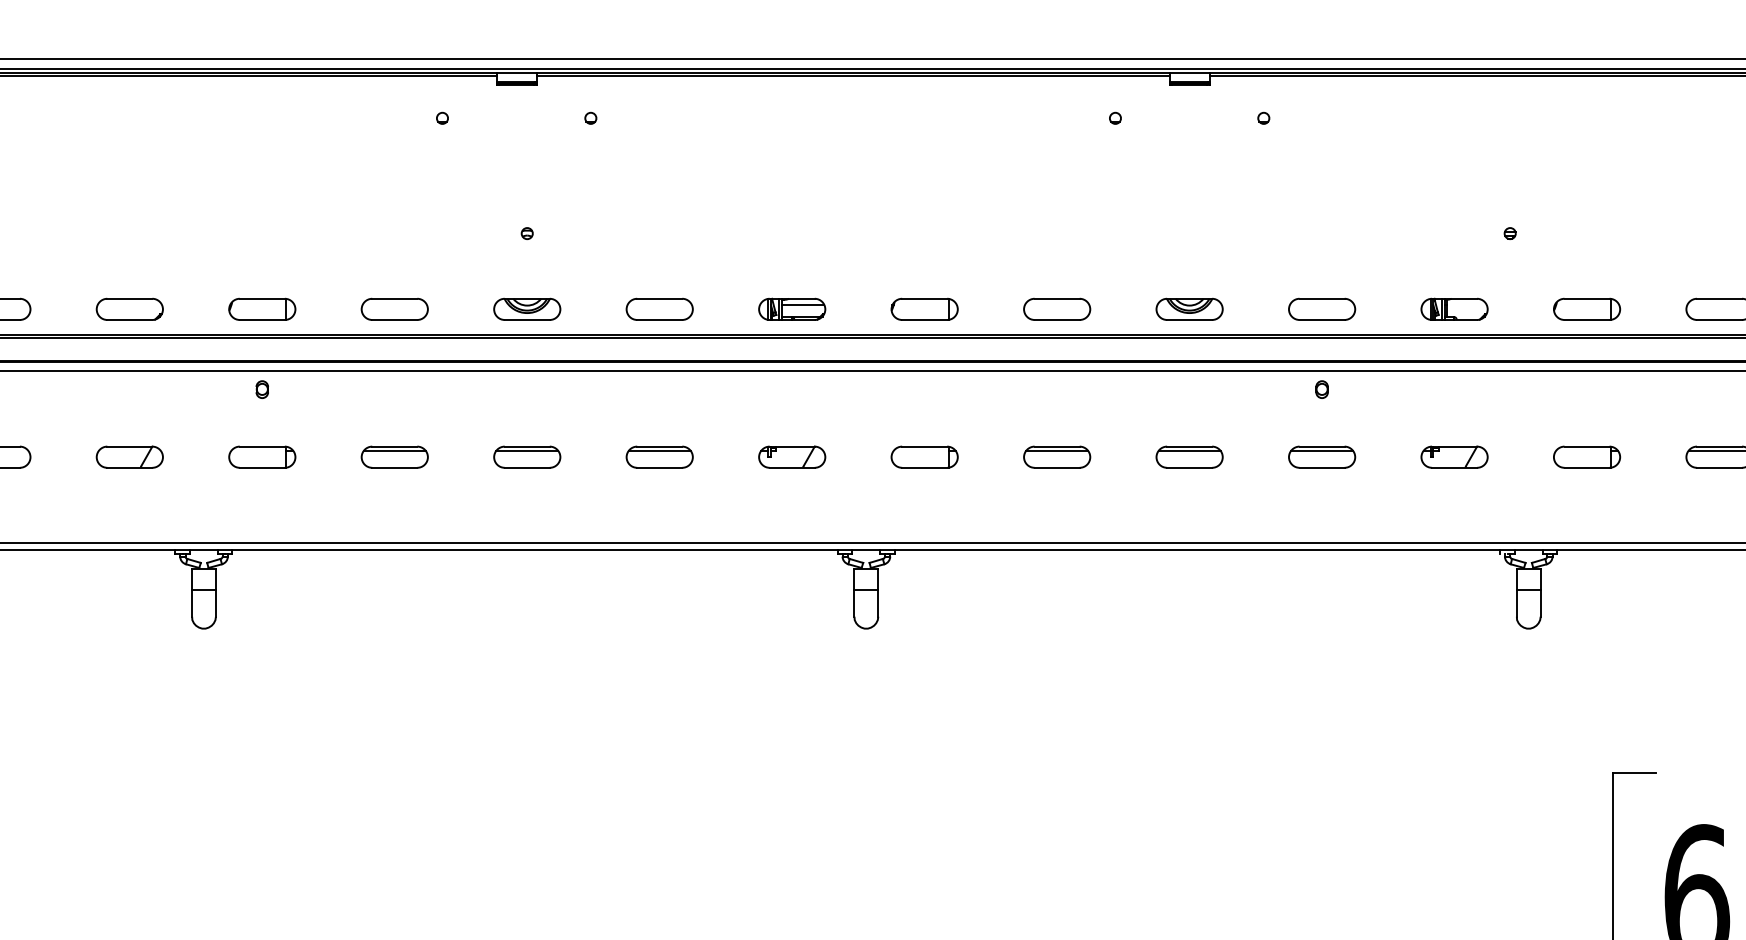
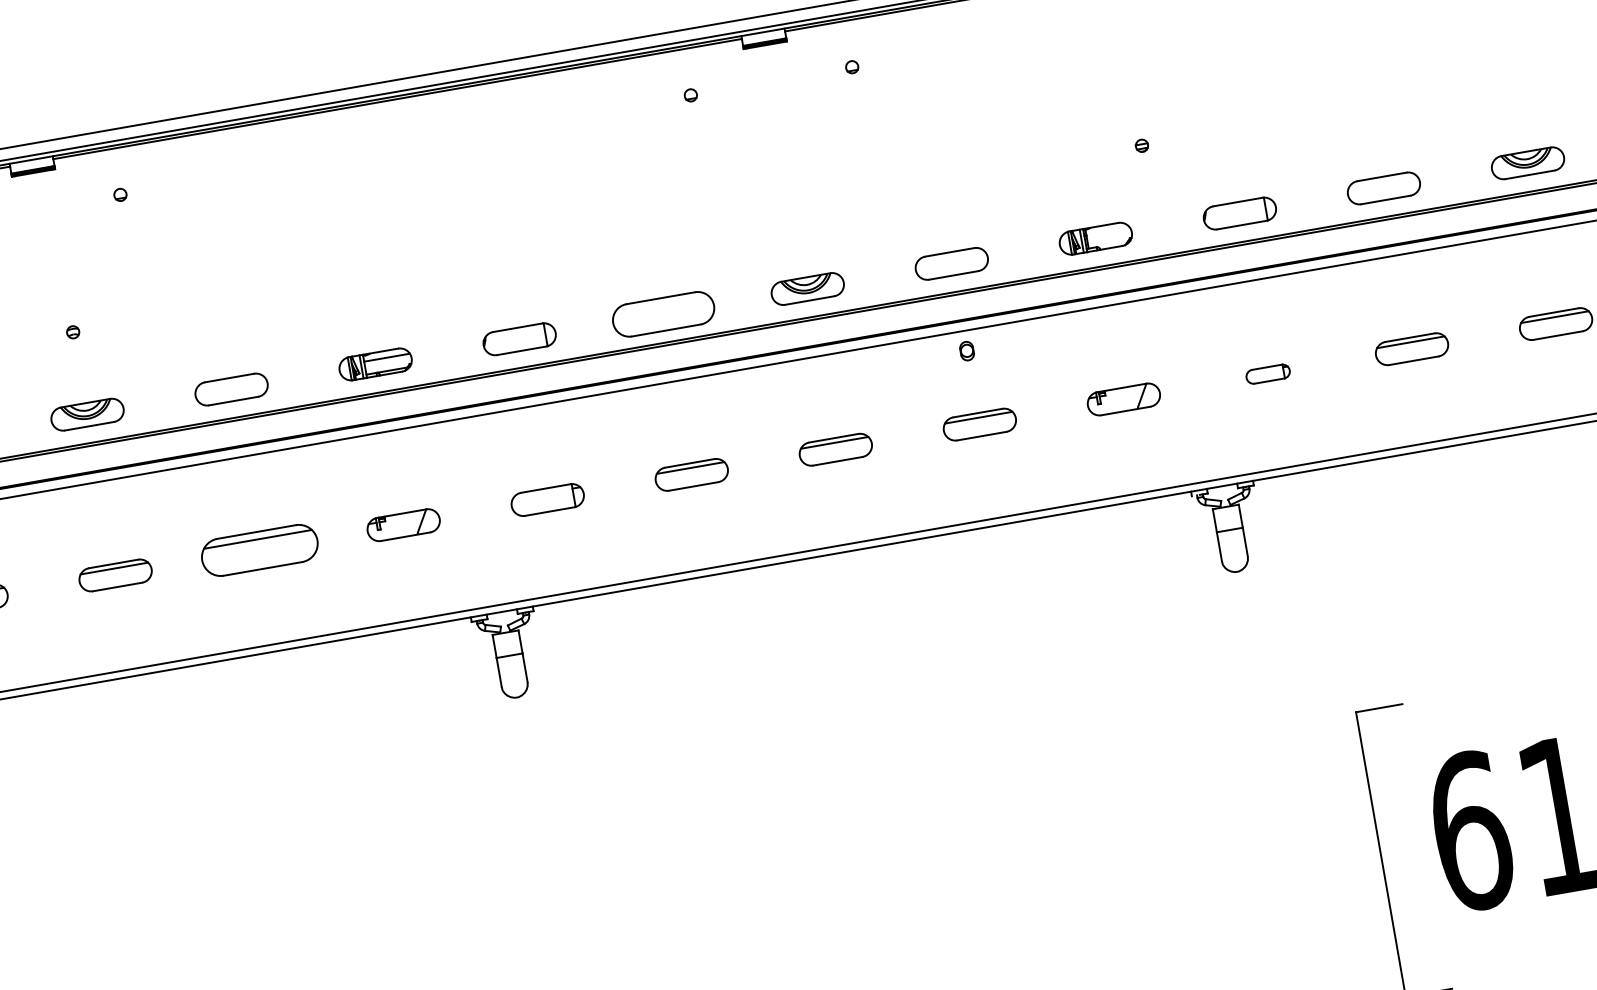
part: (1057, 308) -> (663, 313), size x1.4
part: (659, 456) -> (259, 549), size x1.6
part: (1587, 456) -> (1268, 373), size x0.6

